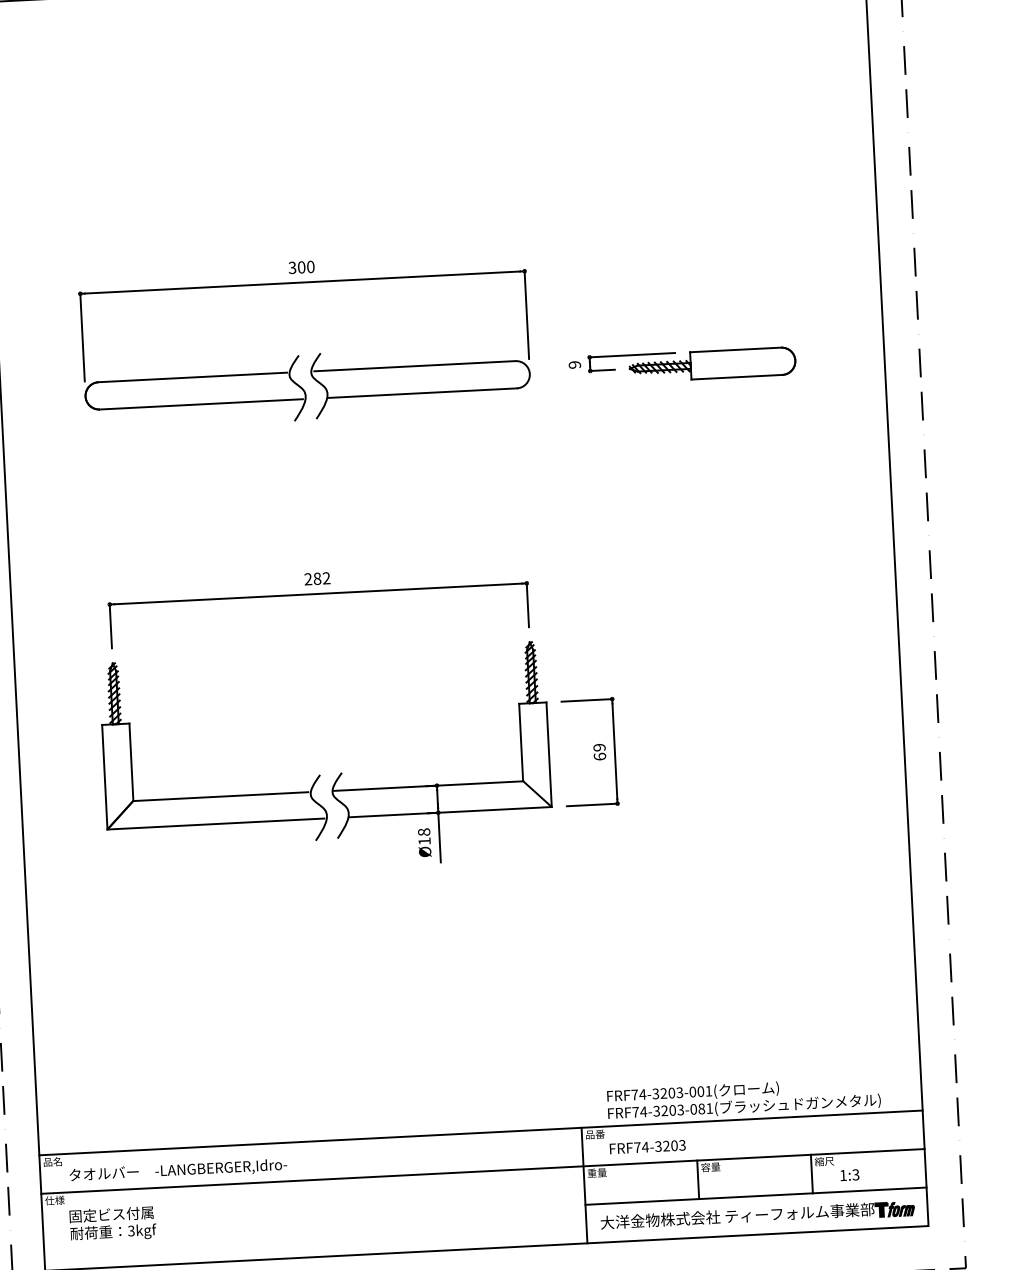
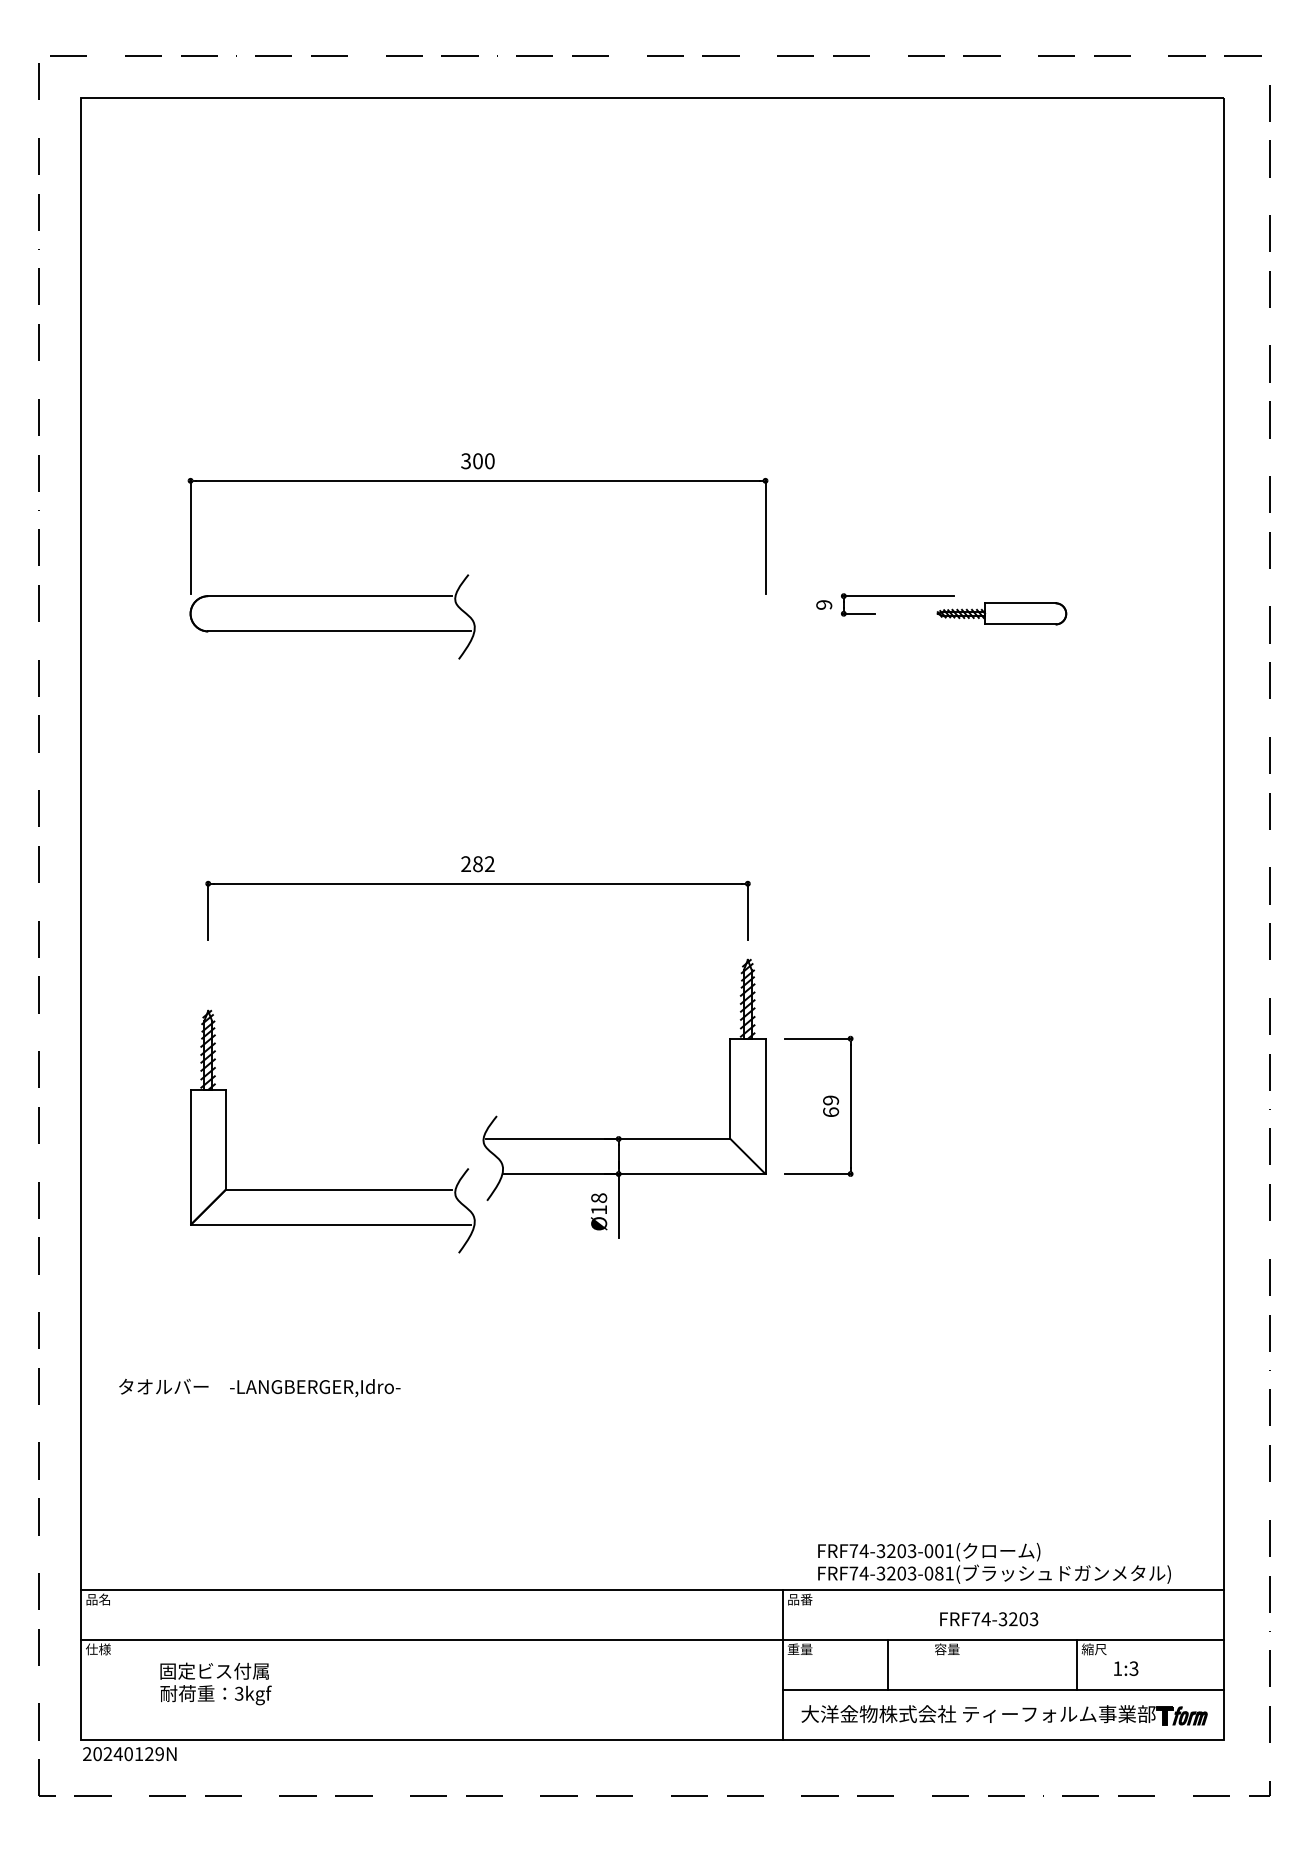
part: (712, 364) -> (1001, 613), size x0.6
part: (421, 392) -> (624, 630), removed
part: (215, 796) -> (332, 1189), moved
text: (648, 1147) -> (989, 1619), moved
text: (178, 1170) -> (259, 1387), moved
line: (698, 1179) -> (888, 1664), moved
text: (112, 1224) -> (215, 1683), moved

